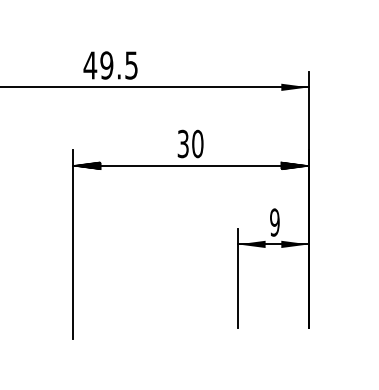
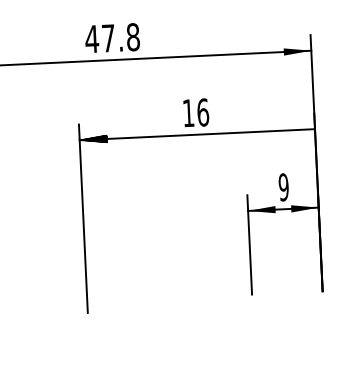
text: (119, 65) -> (121, 37), 49.5 -> 47.8
text: (190, 143) -> (195, 112), 30 -> 16
hatch: (294, 165) -> (300, 129), removed

